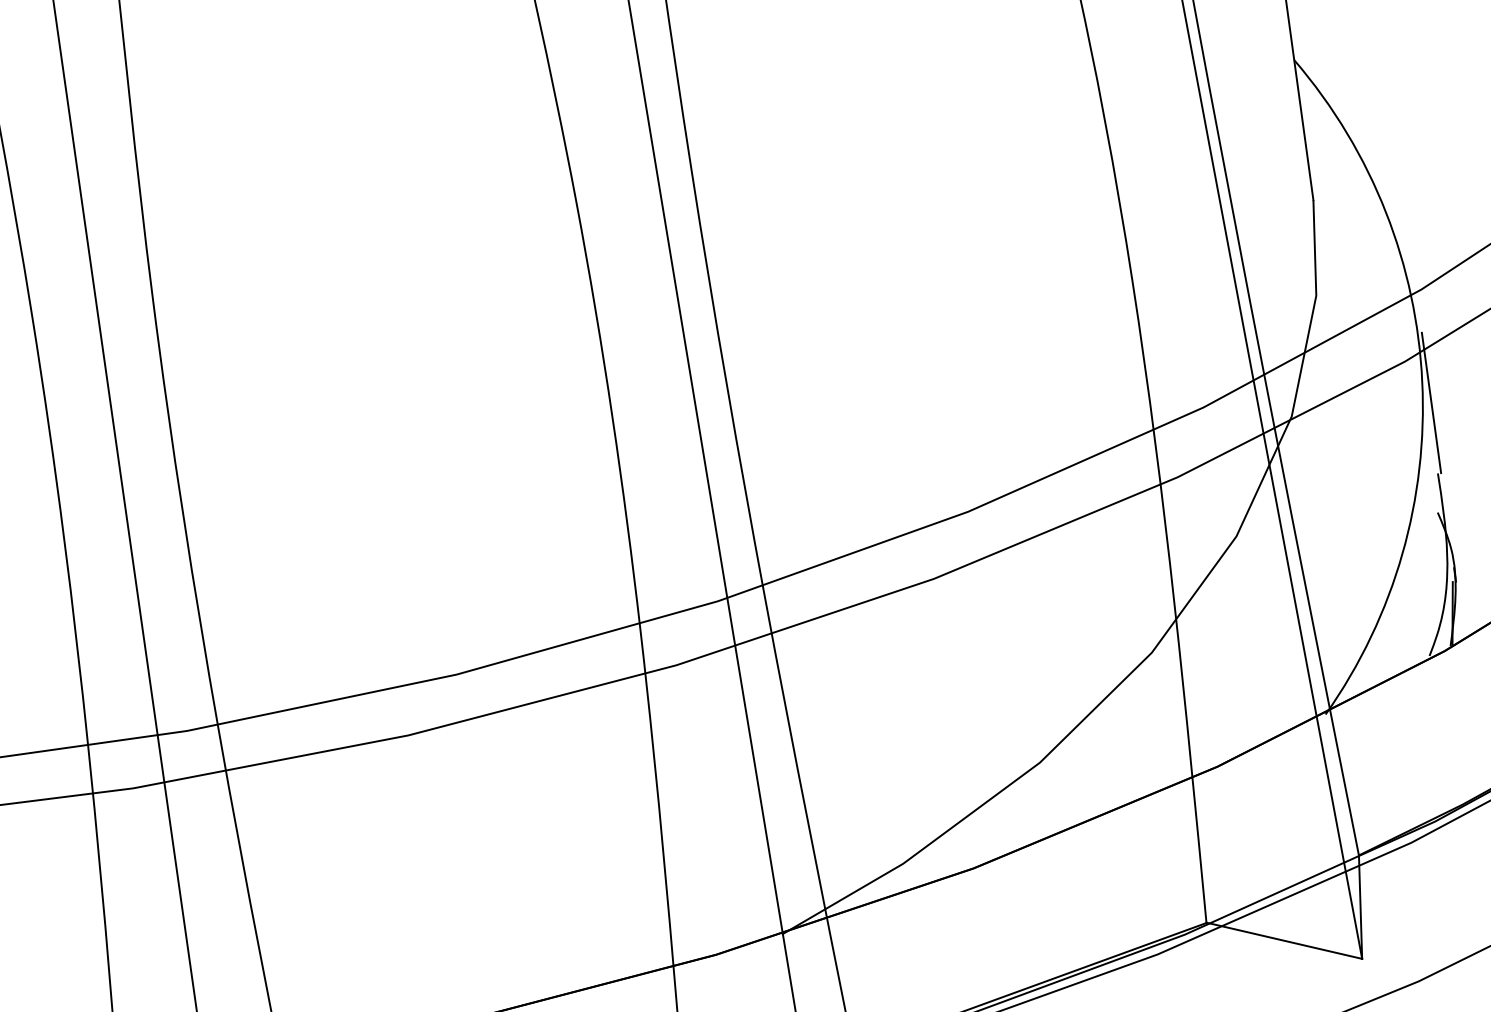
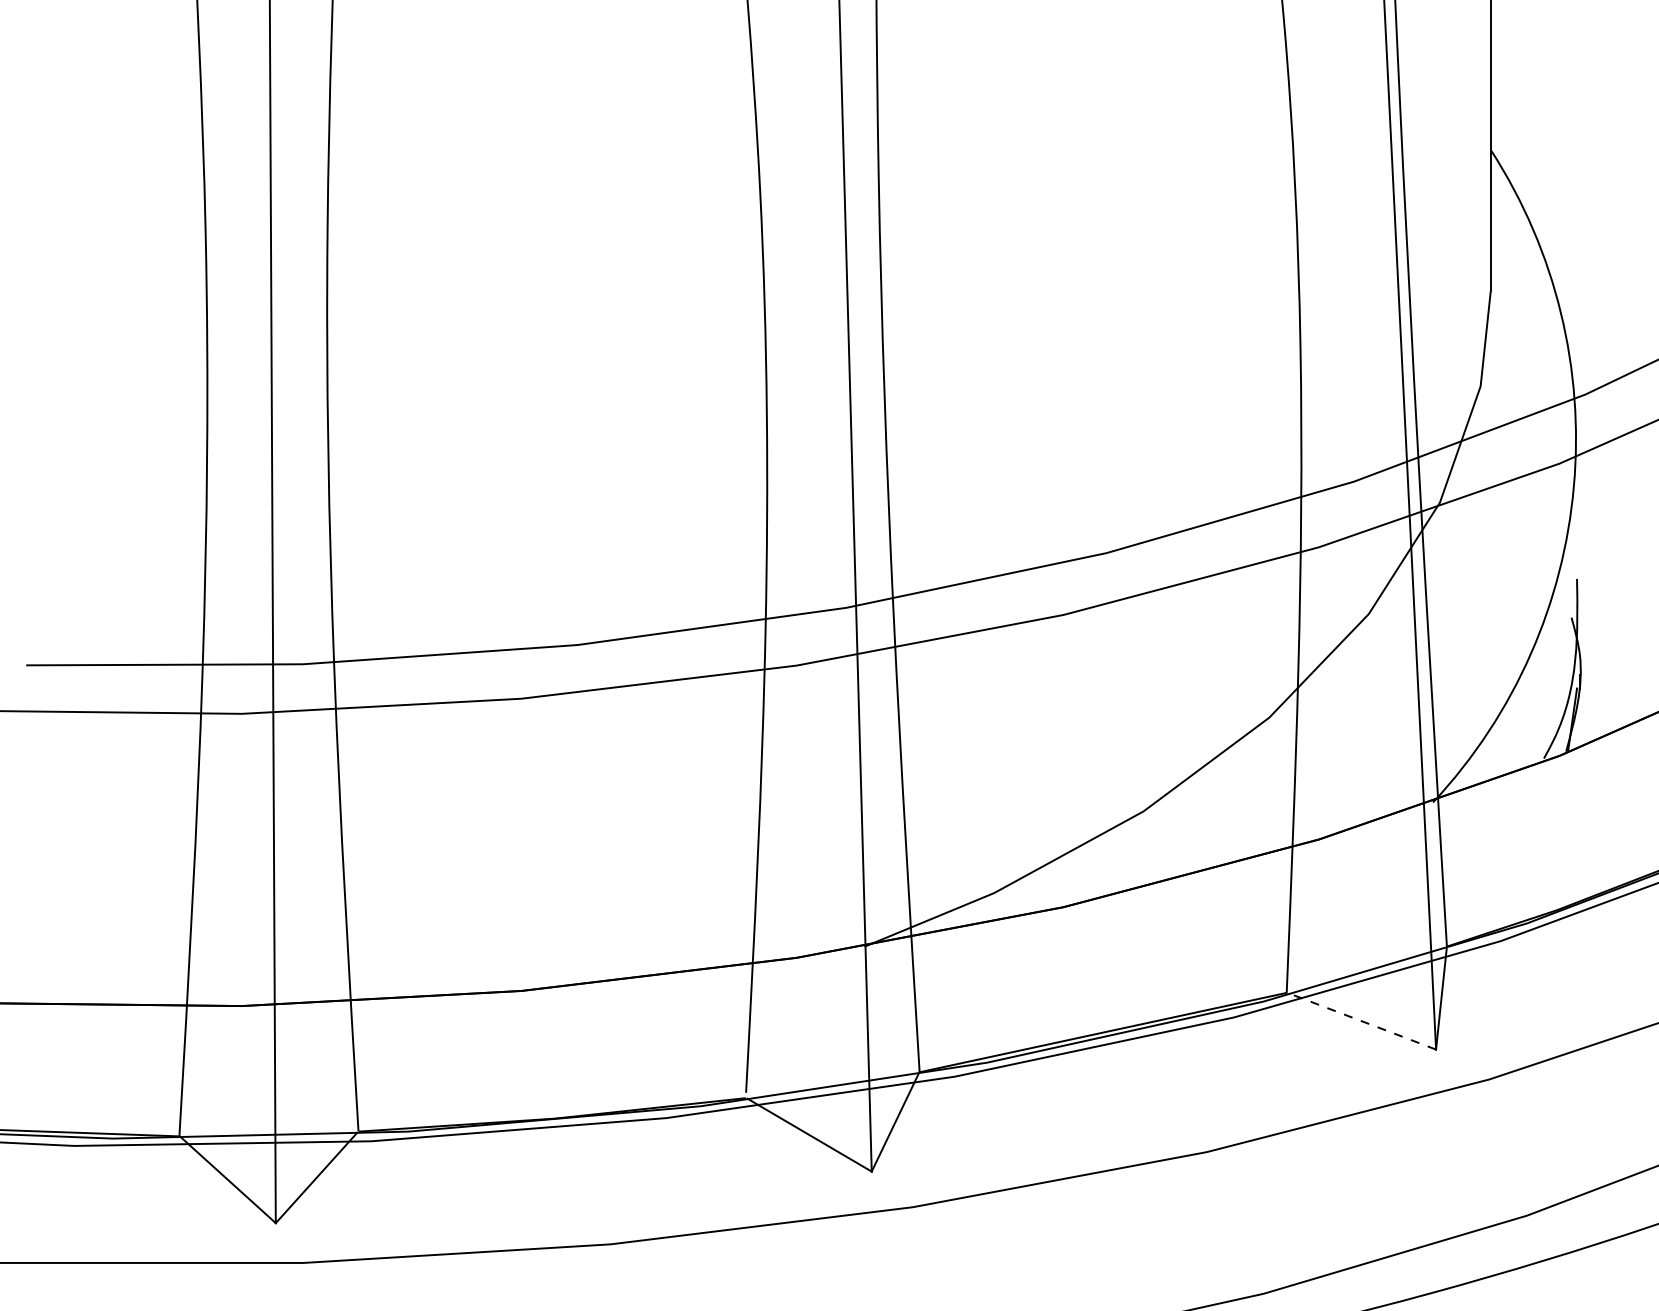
line: (1431, 403) -> (1580, 508), removed
line: (1284, 941) -> (1361, 1021), solid -> dashed

